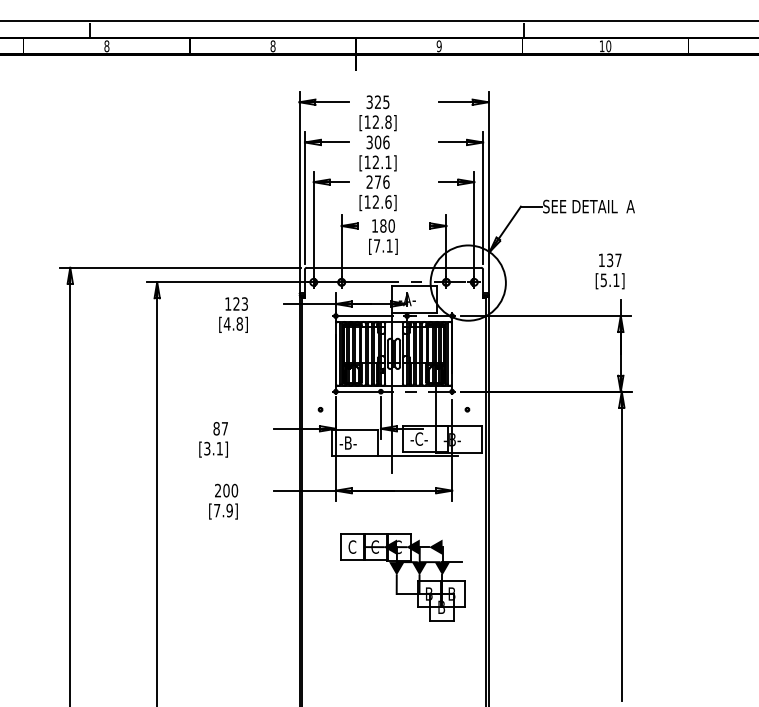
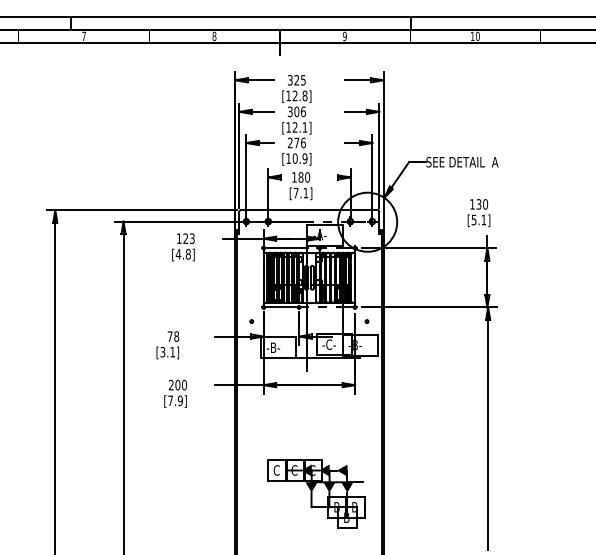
text: (106, 45) -> (83, 35), 8 -> 7
text: (381, 201) -> (299, 158), [12.6] -> [10.9]
text: (618, 260) -> (485, 204), 137 -> 130
text: (220, 428) -> (173, 336), 87 -> 78
part: (403, 576) -> (316, 493), moved

